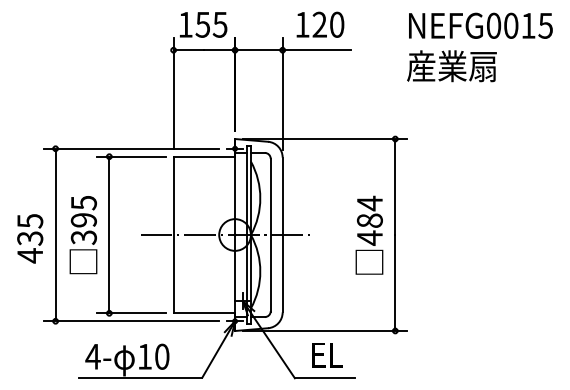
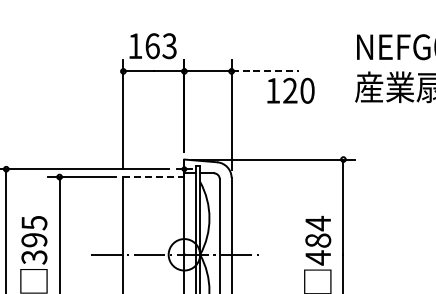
text: (211, 24) -> (161, 45), 155 -> 163
text: (320, 24) -> (291, 90), moved
line: (317, 50) -> (266, 71), solid -> dashed
line: (204, 156) -> (154, 176), solid -> dashed

